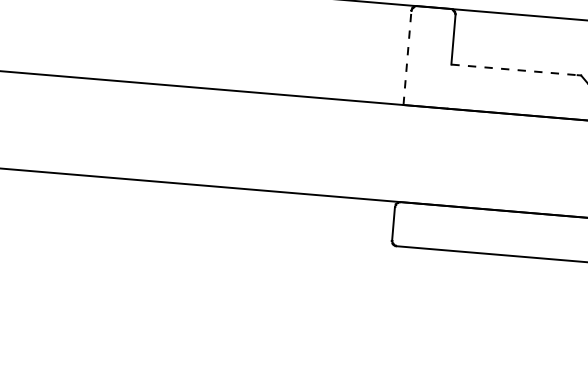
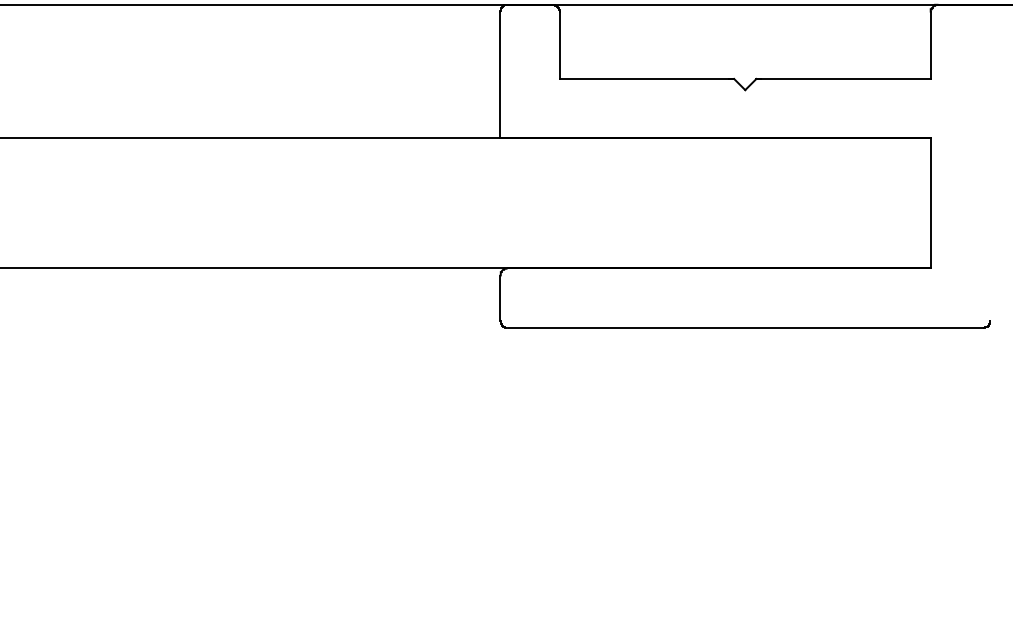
line: (407, 57) -> (500, 74), dashed -> solid
line: (516, 69) -> (647, 78), dashed -> solid

